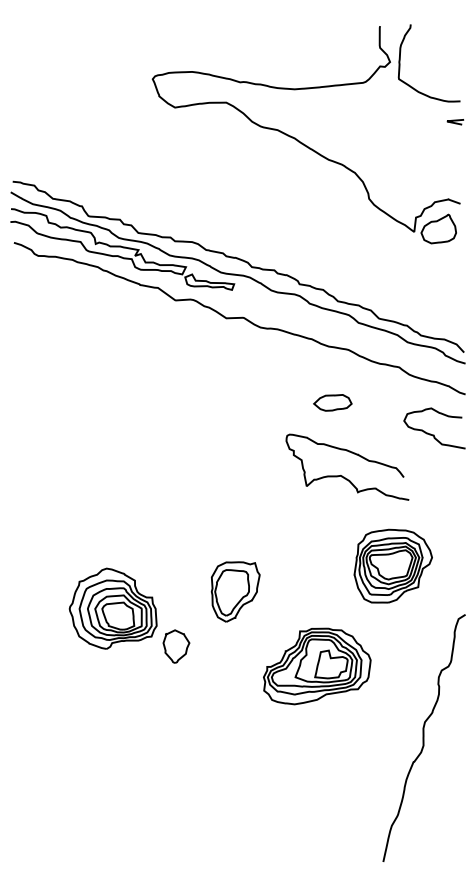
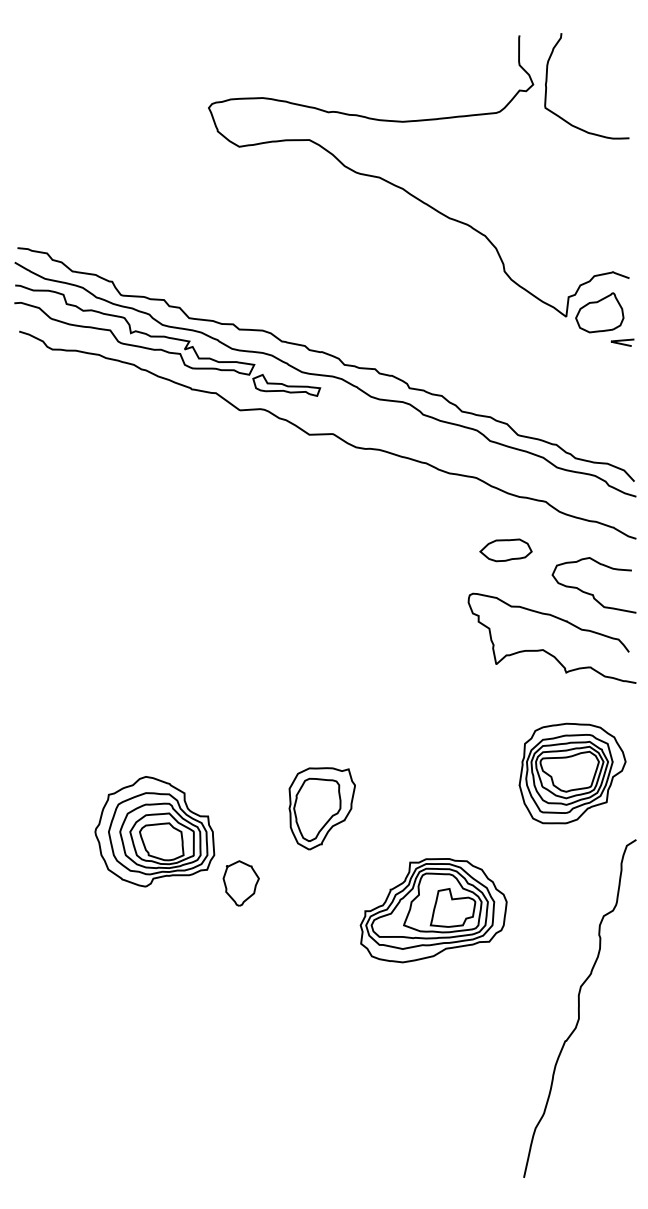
curve: (455, 121) -> (622, 341), moved
part: (332, 402) -> (505, 550), moved
curve: (341, 475) -> (544, 649), moved
part: (393, 566) -> (572, 773), moved

